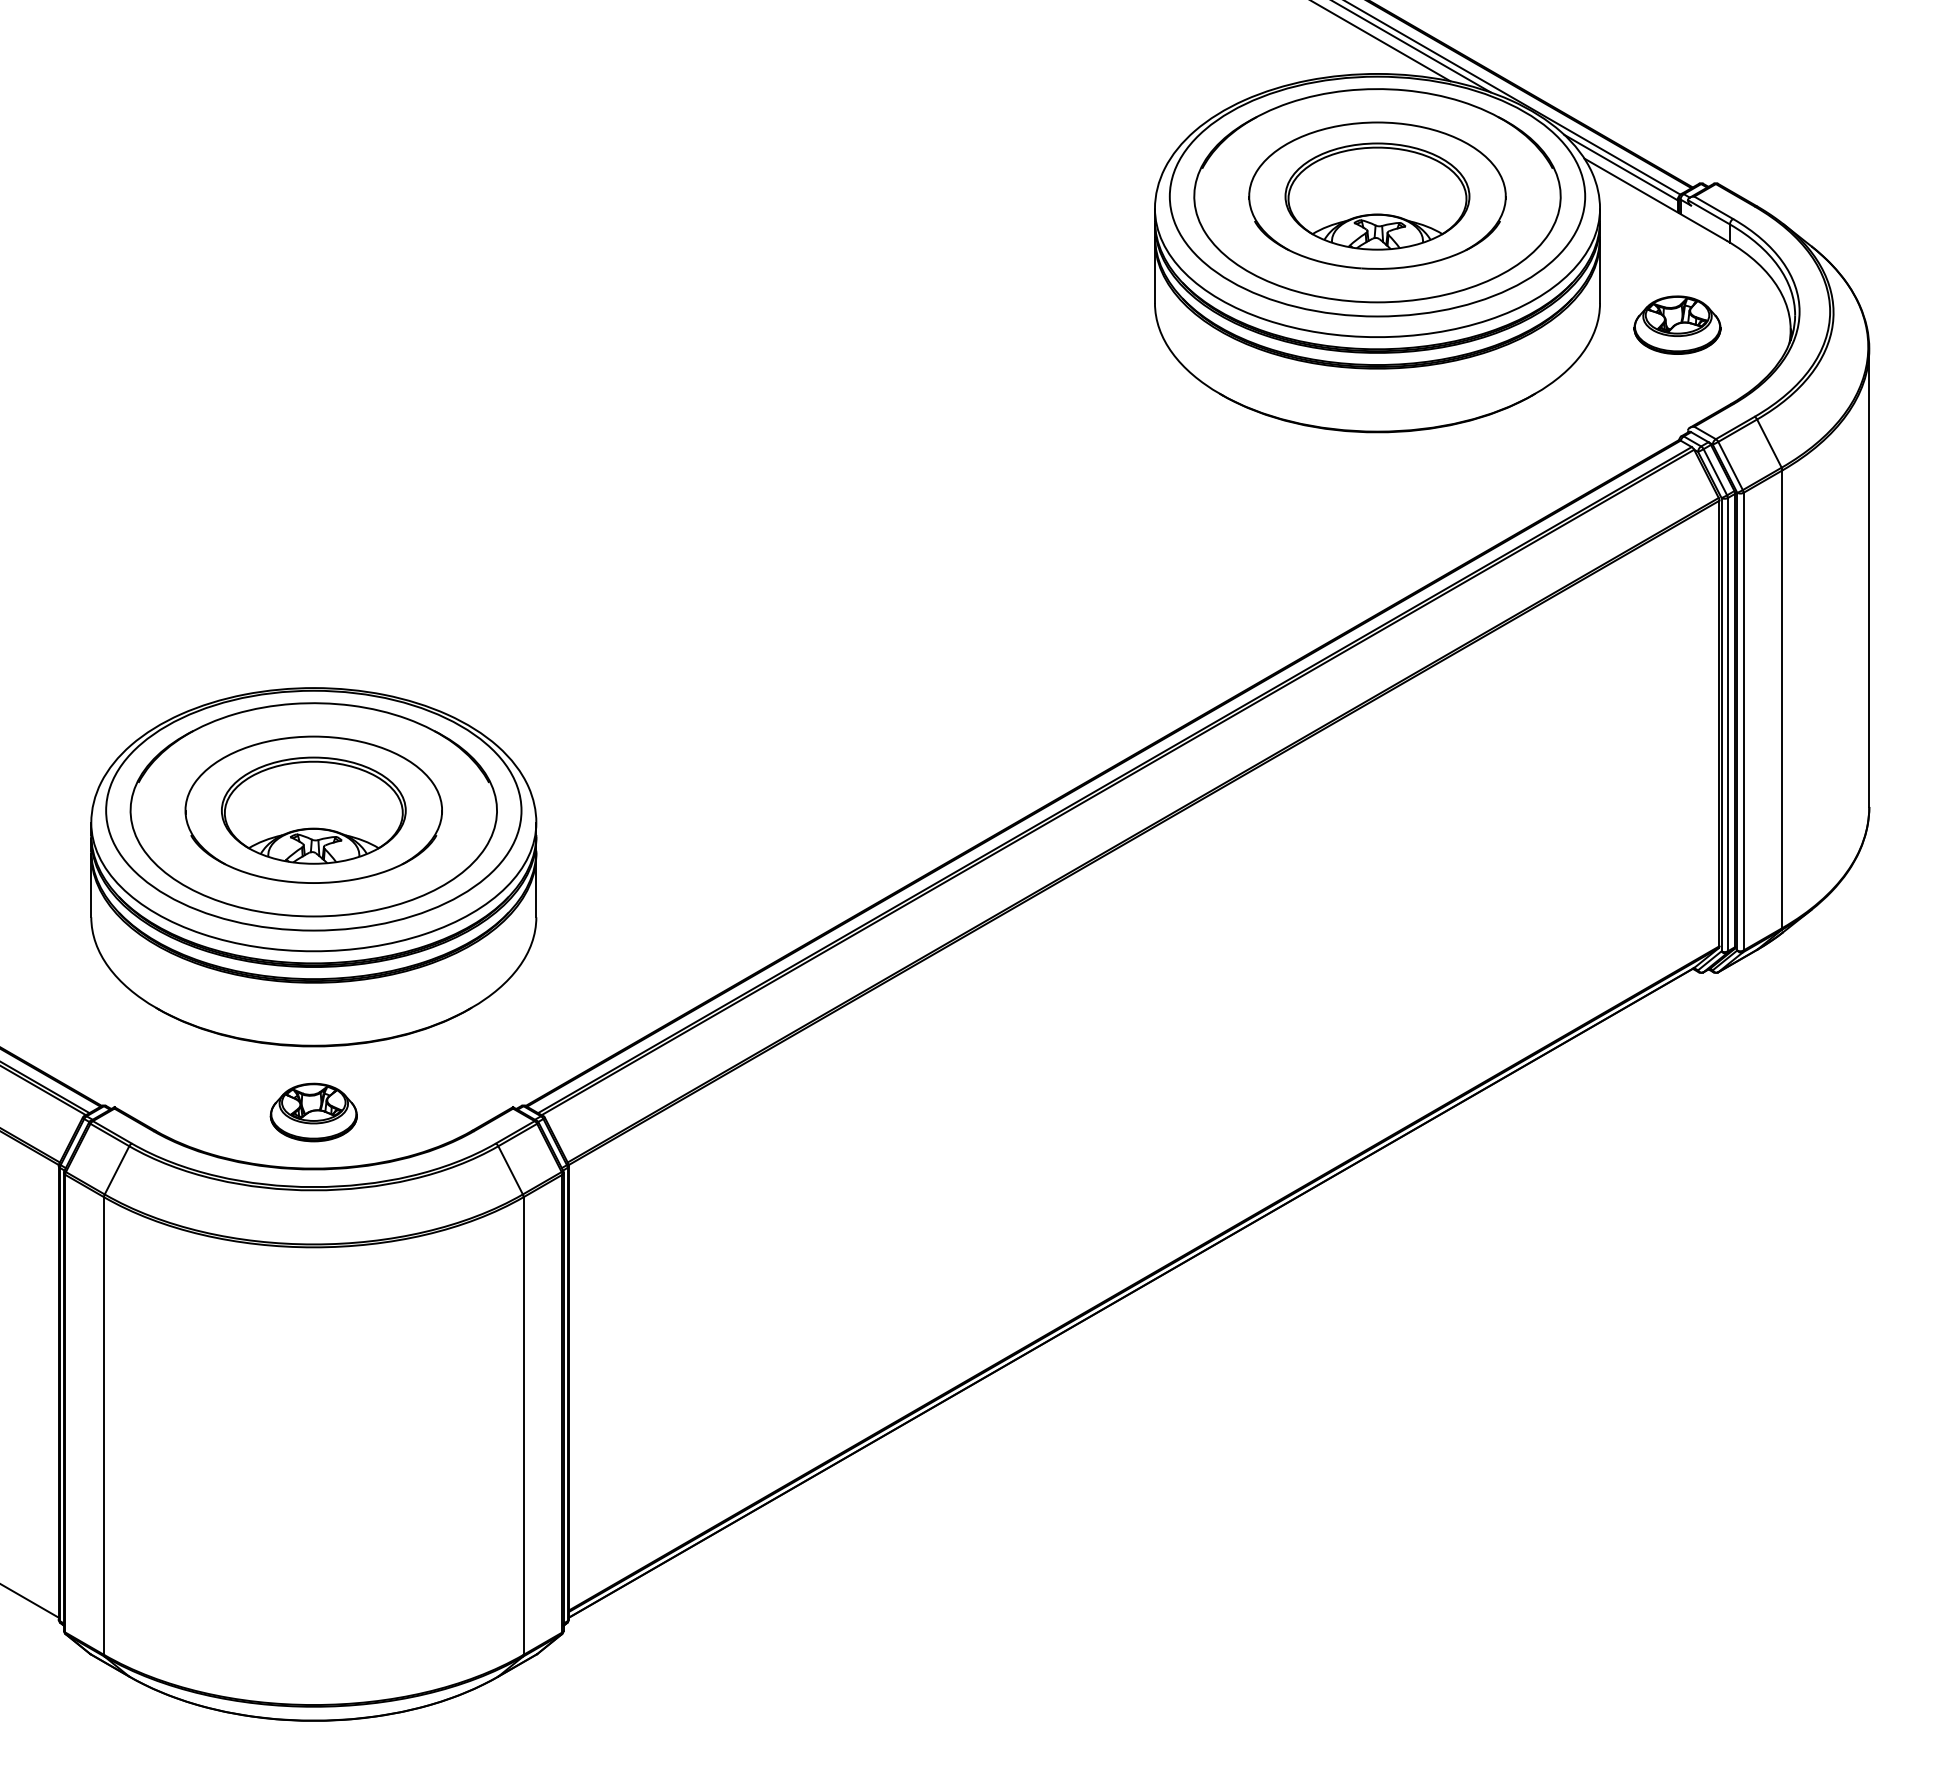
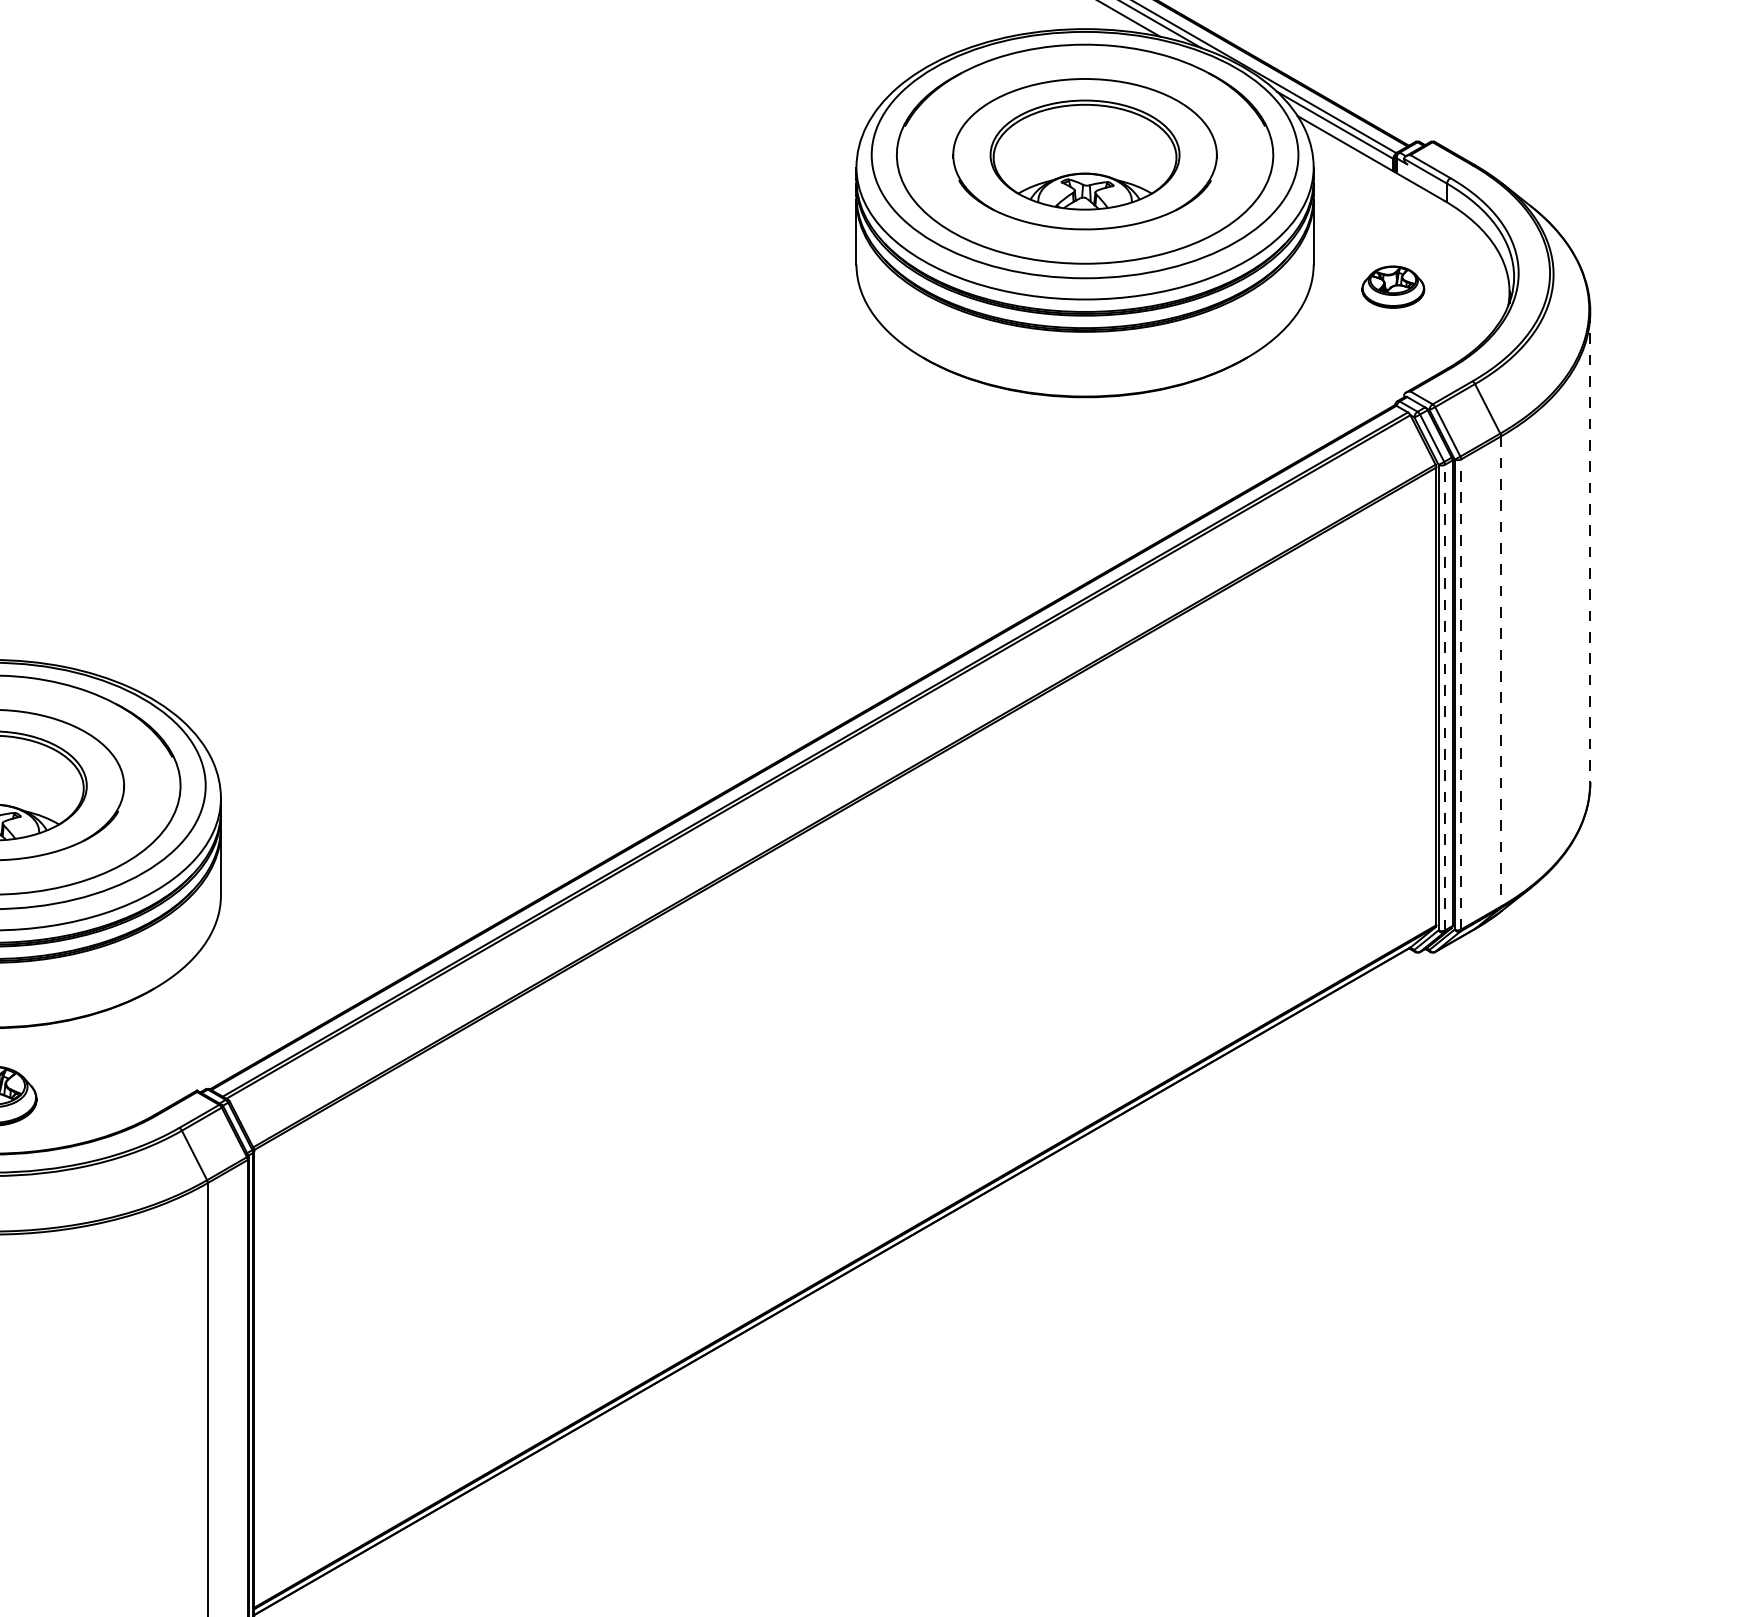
part: (1677, 324) -> (1393, 286), size x0.7
line: (1869, 578) -> (1590, 547), solid -> dashed
line: (1782, 699) -> (1501, 671), solid -> dashed
line: (1743, 721) -> (1461, 694), solid -> dashed
line: (1727, 724) -> (1444, 697), solid -> dashed

